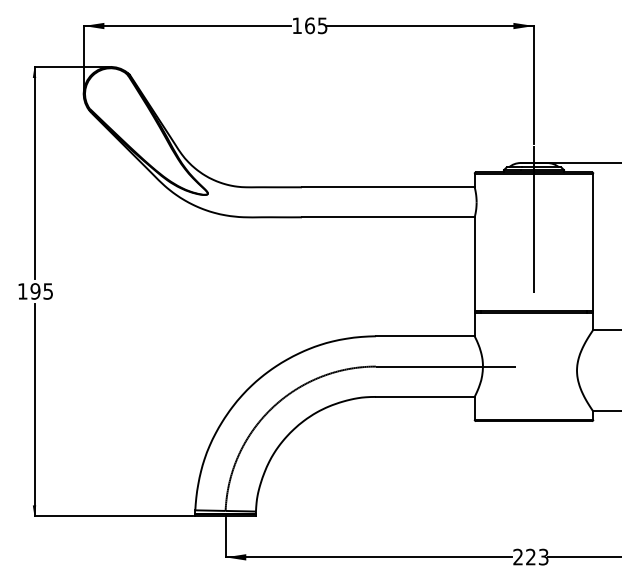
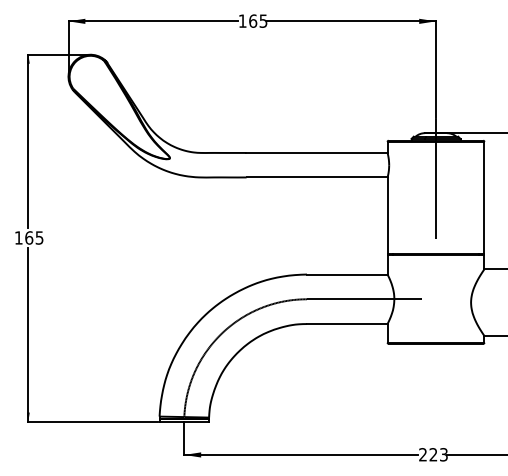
text: (35, 291) -> (29, 238), 195 -> 165

